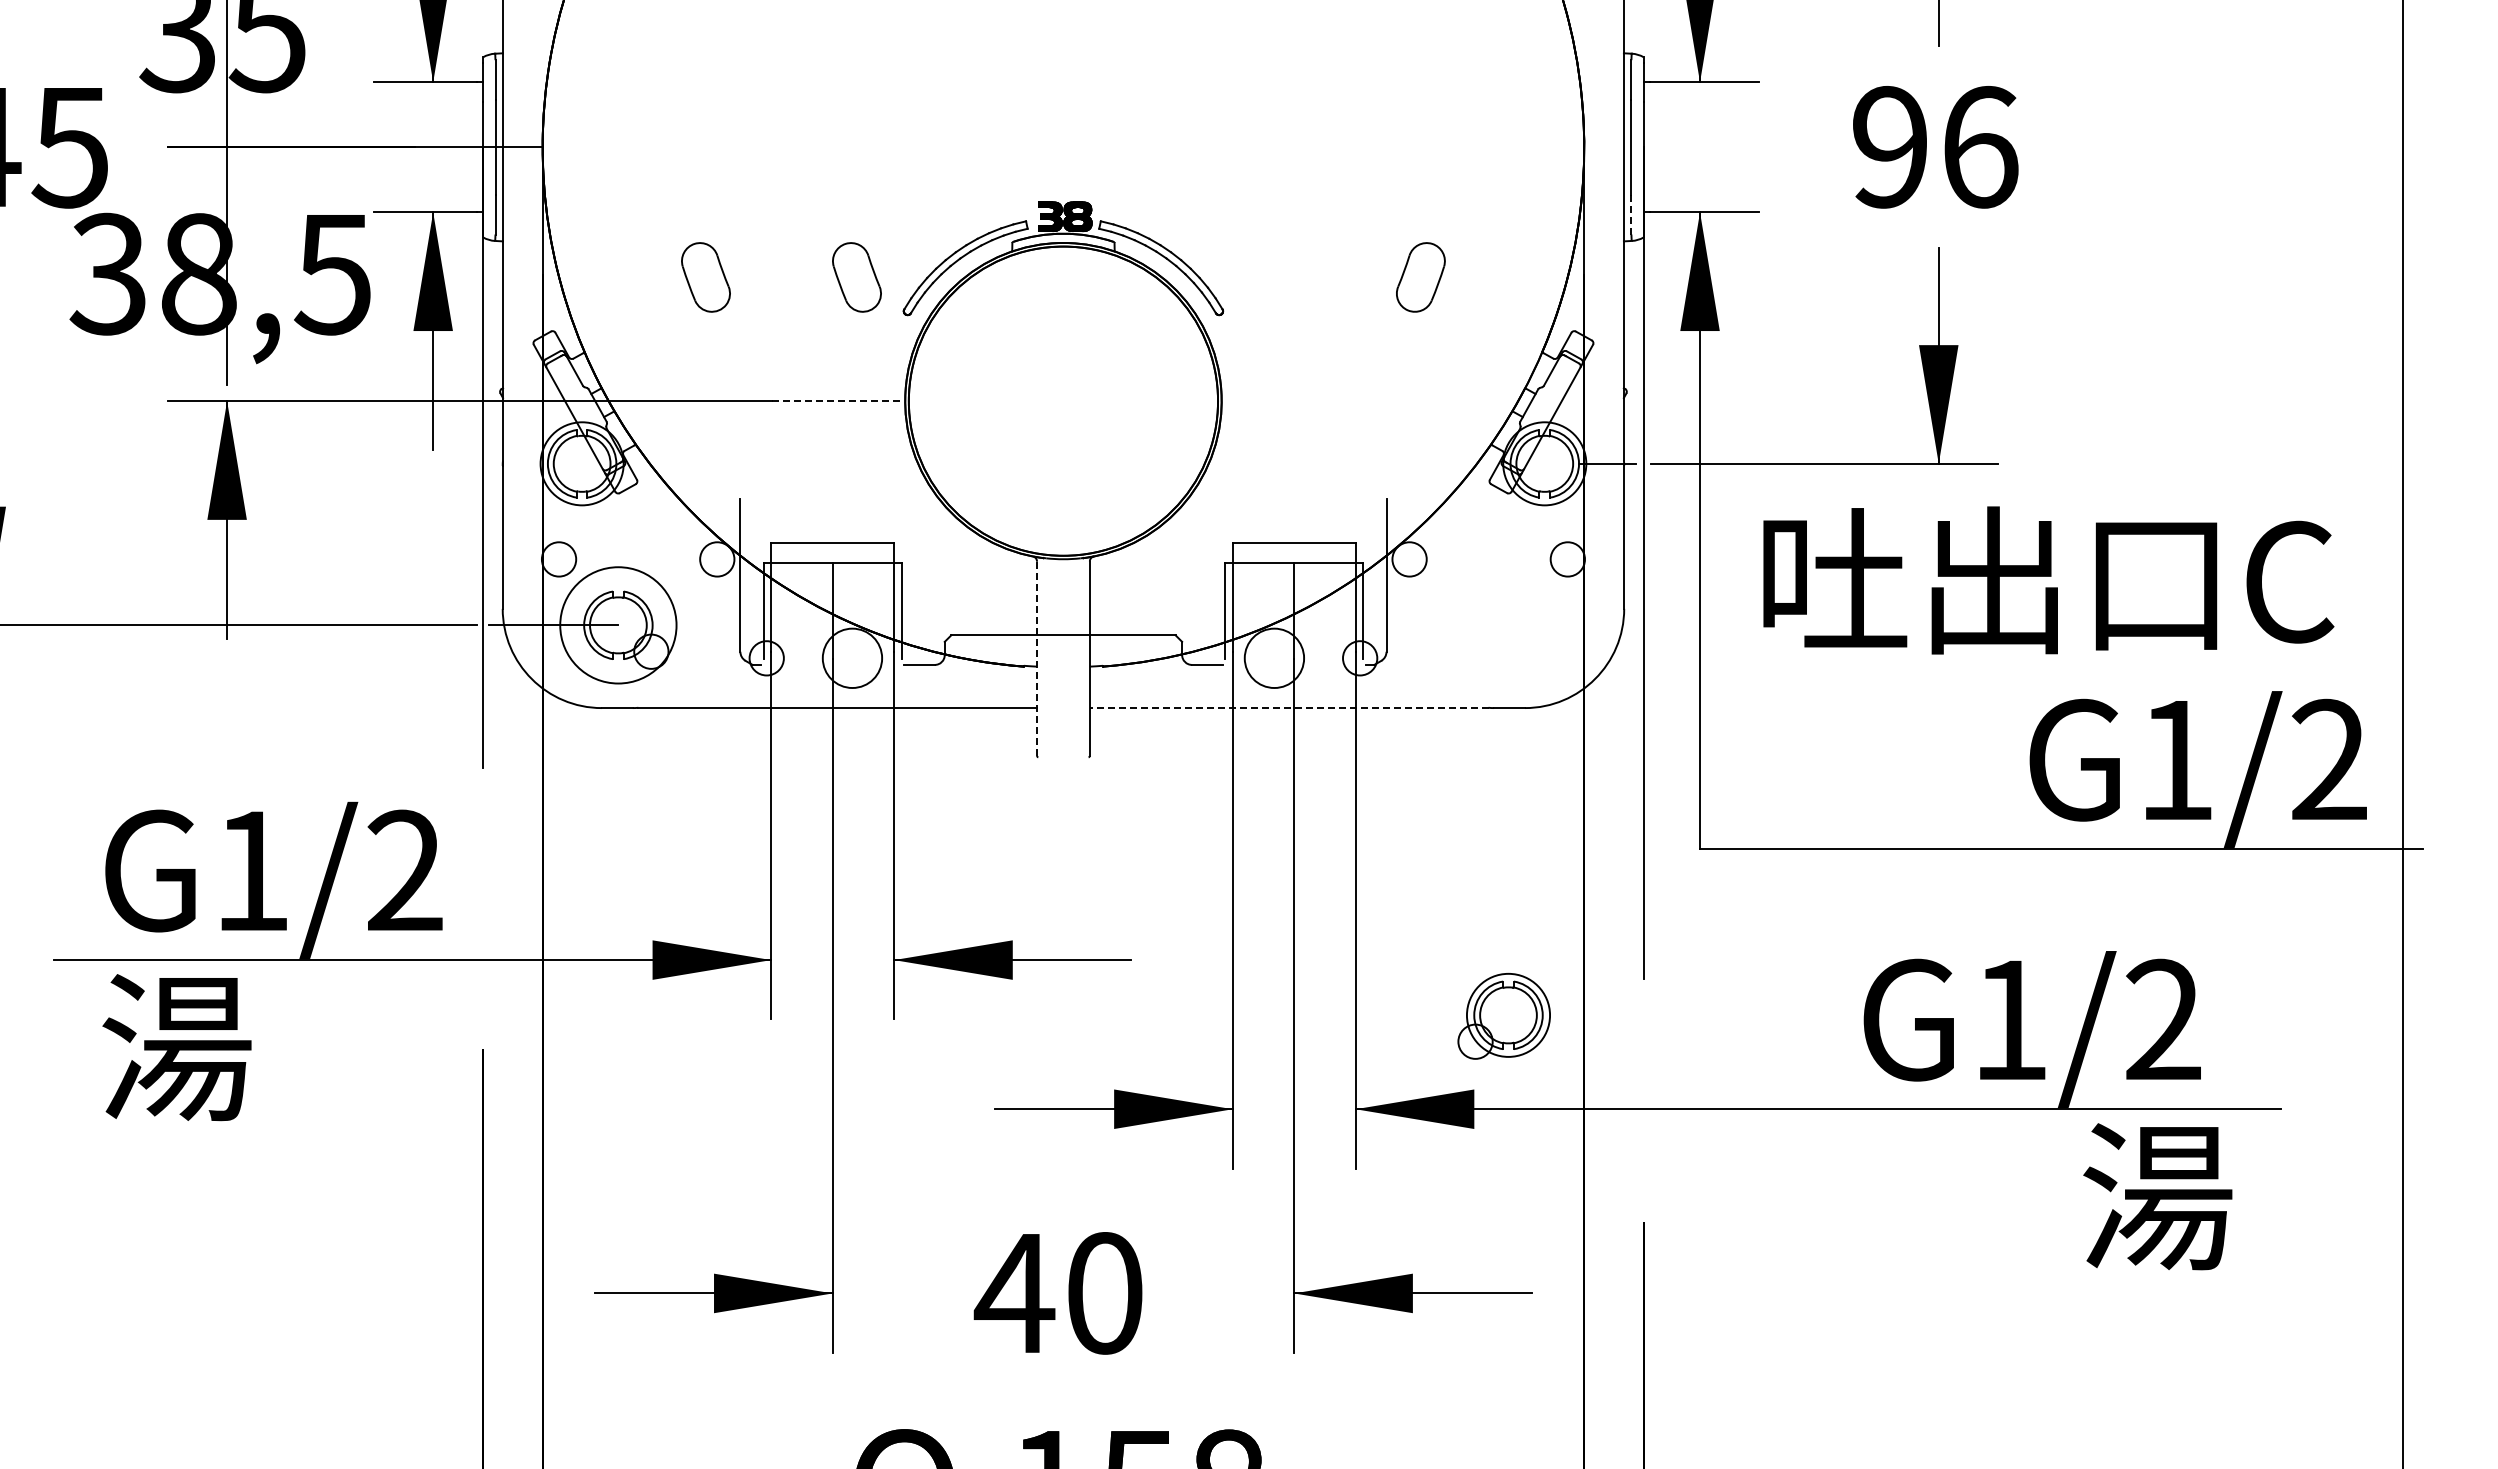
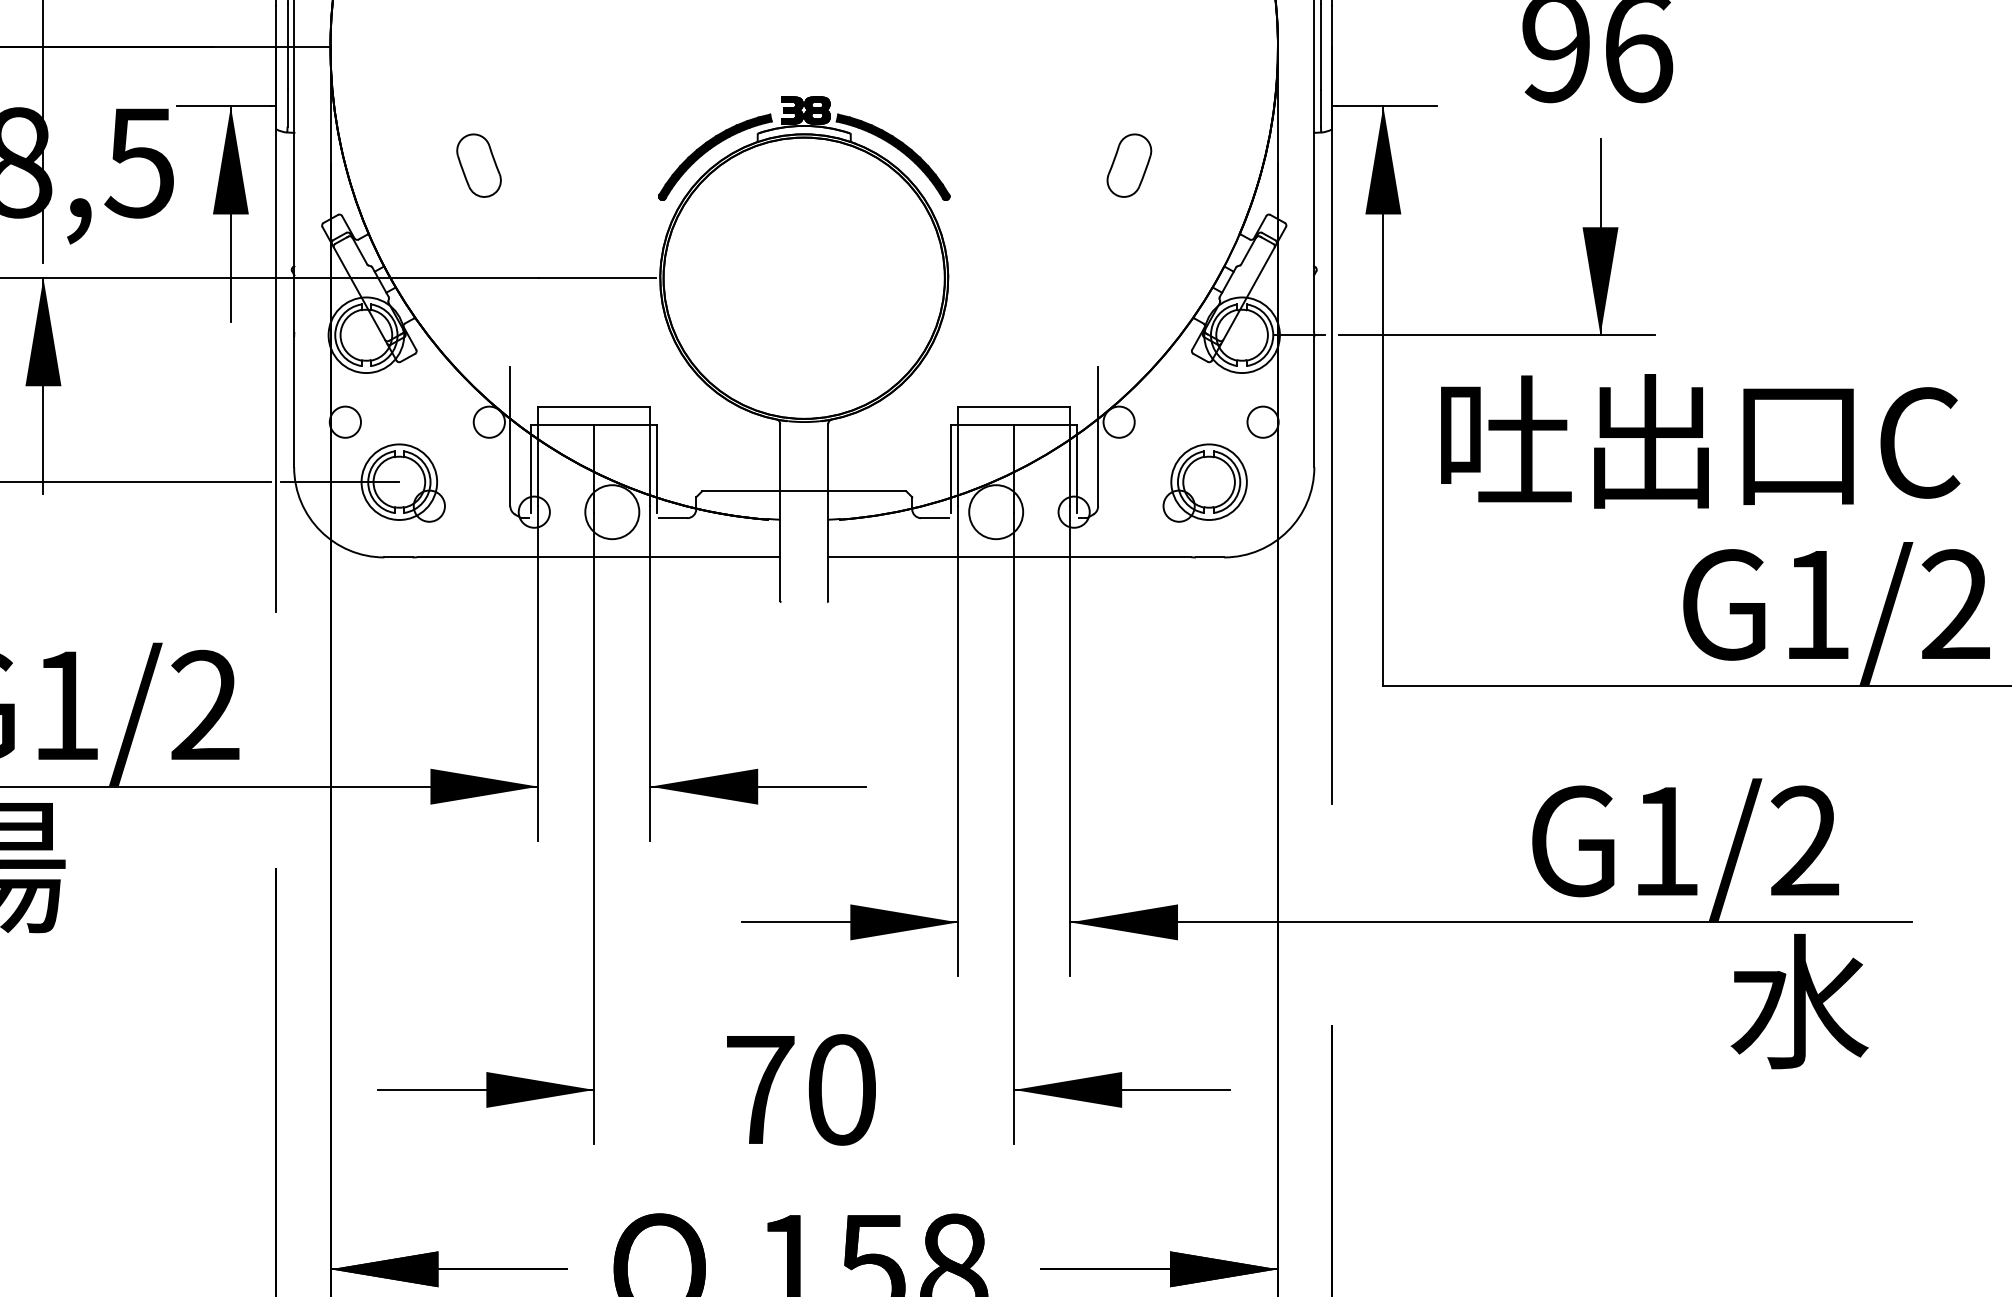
line: (1631, 214) -> (1321, 108), dashed -> solid
fill: (965, 268) -> (715, 157), added
fill: (1161, 268) -> (893, 157), added
part: (856, 277) -> (615, 165), removed
line: (836, 401) -> (597, 278), dashed -> solid
circle: (617, 624) -> (398, 481), size x0.71
line: (1037, 659) -> (780, 513), dashed -> solid
line: (1288, 707) -> (1008, 556), dashed -> solid
part: (1503, 1016) -> (1204, 483), moved
text: (2157, 1196) -> (1799, 1001), 湯 -> 水
text: (1014, 1293) -> (759, 1090), 40 -> 70

